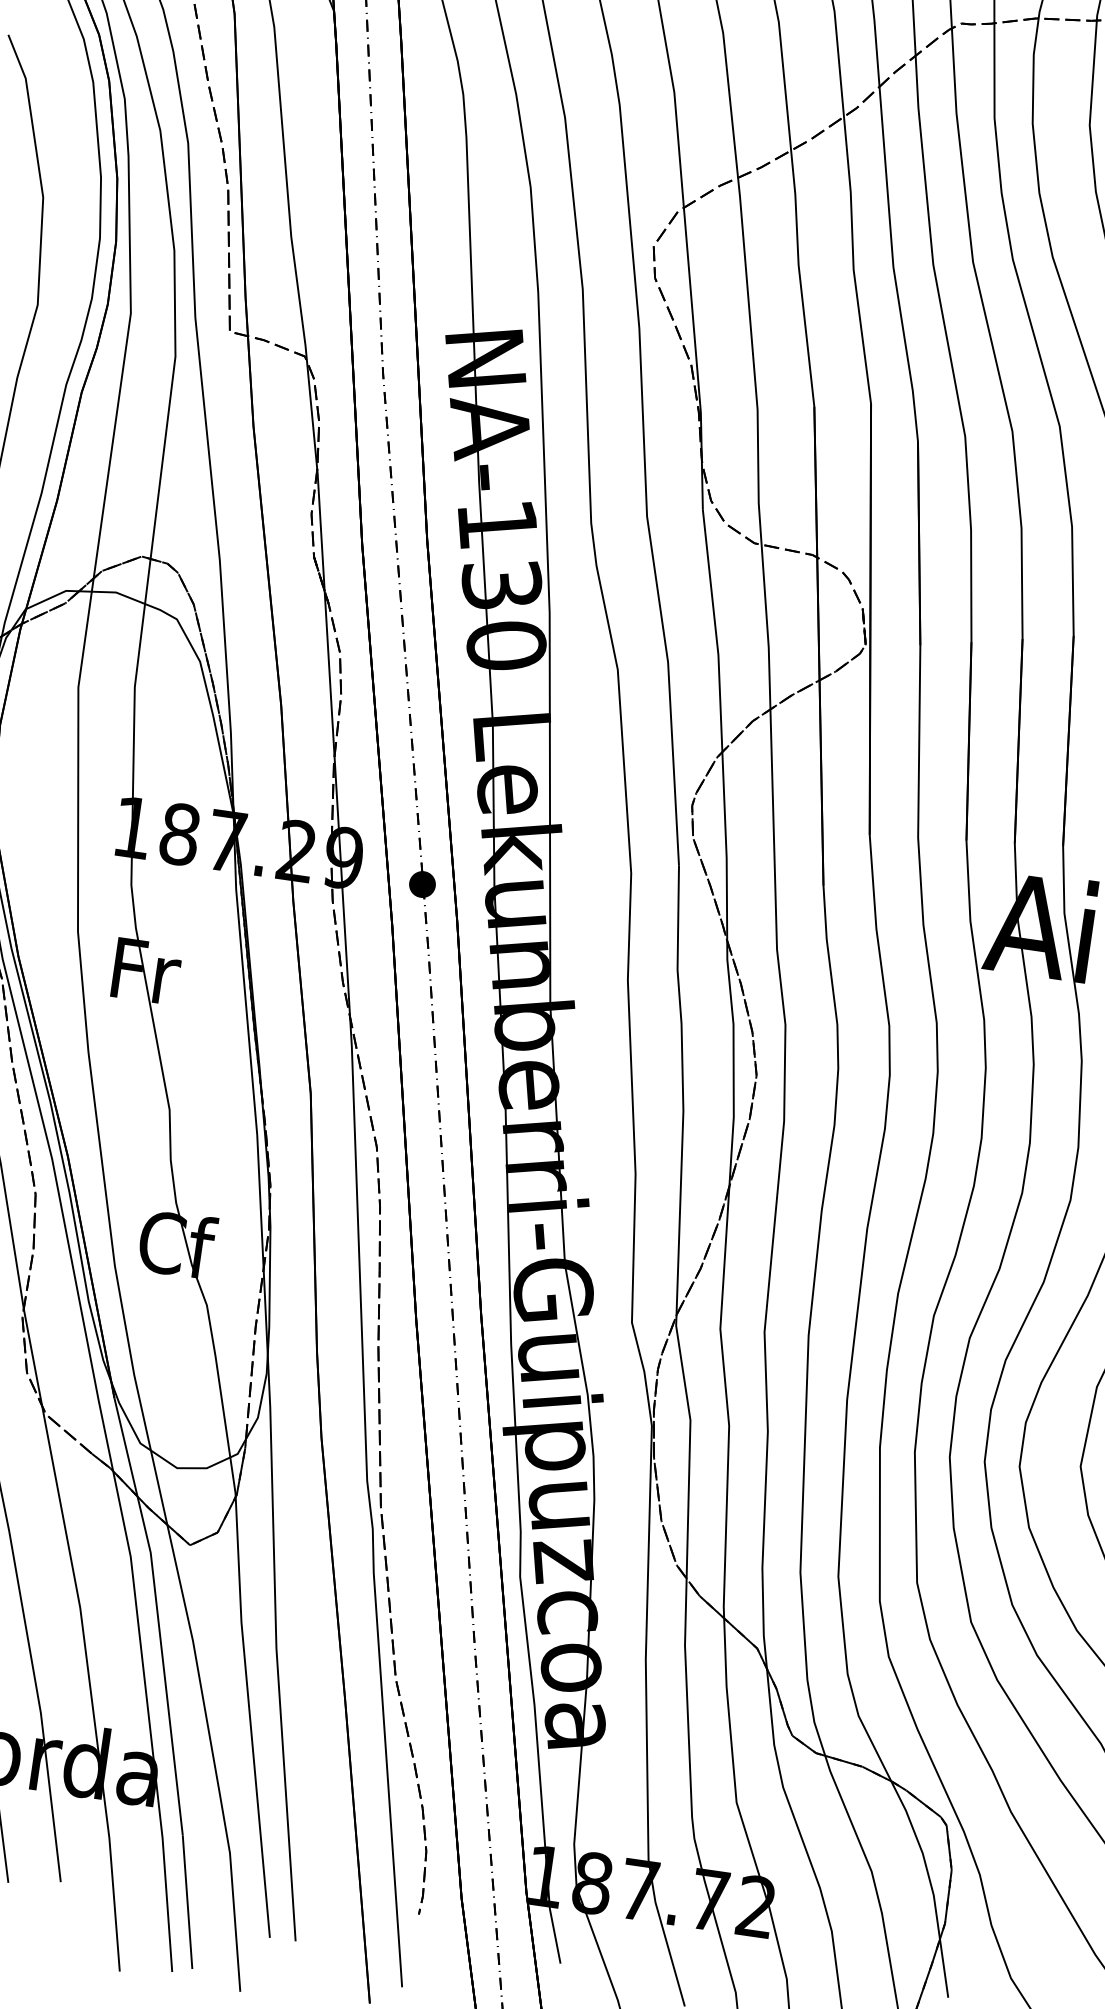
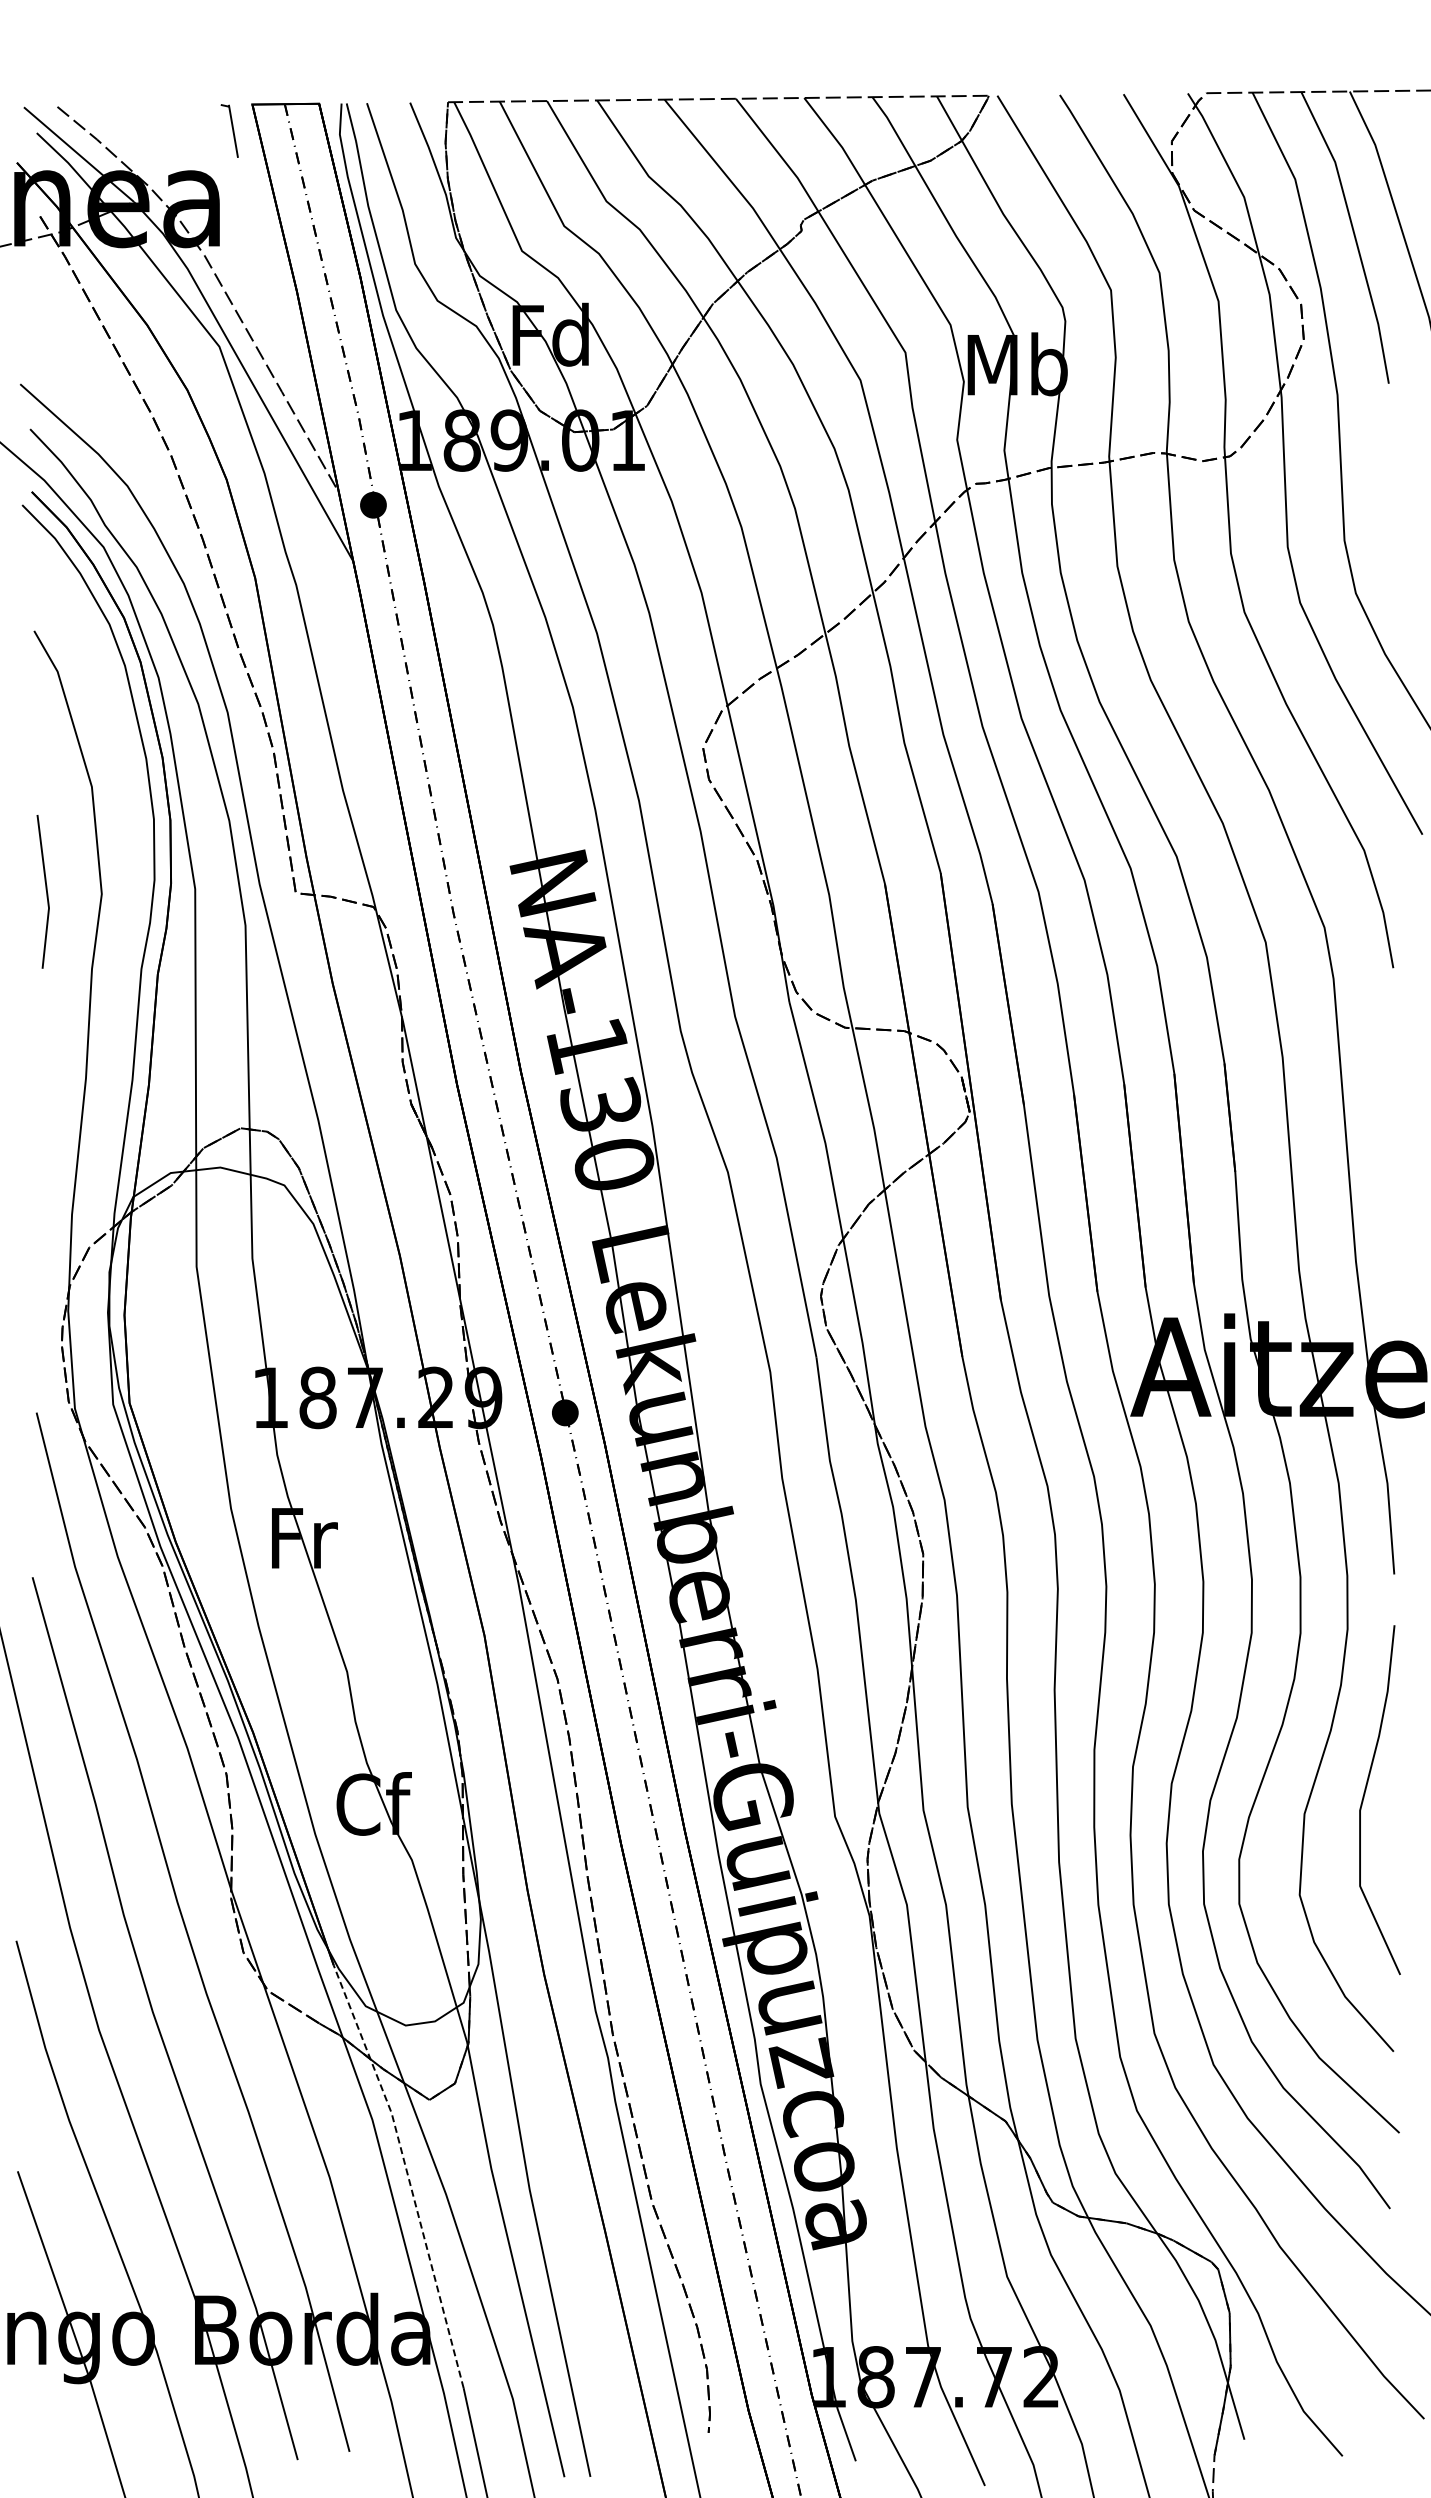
line: (157, 1613) -> (407, 2172), solid -> dashed

